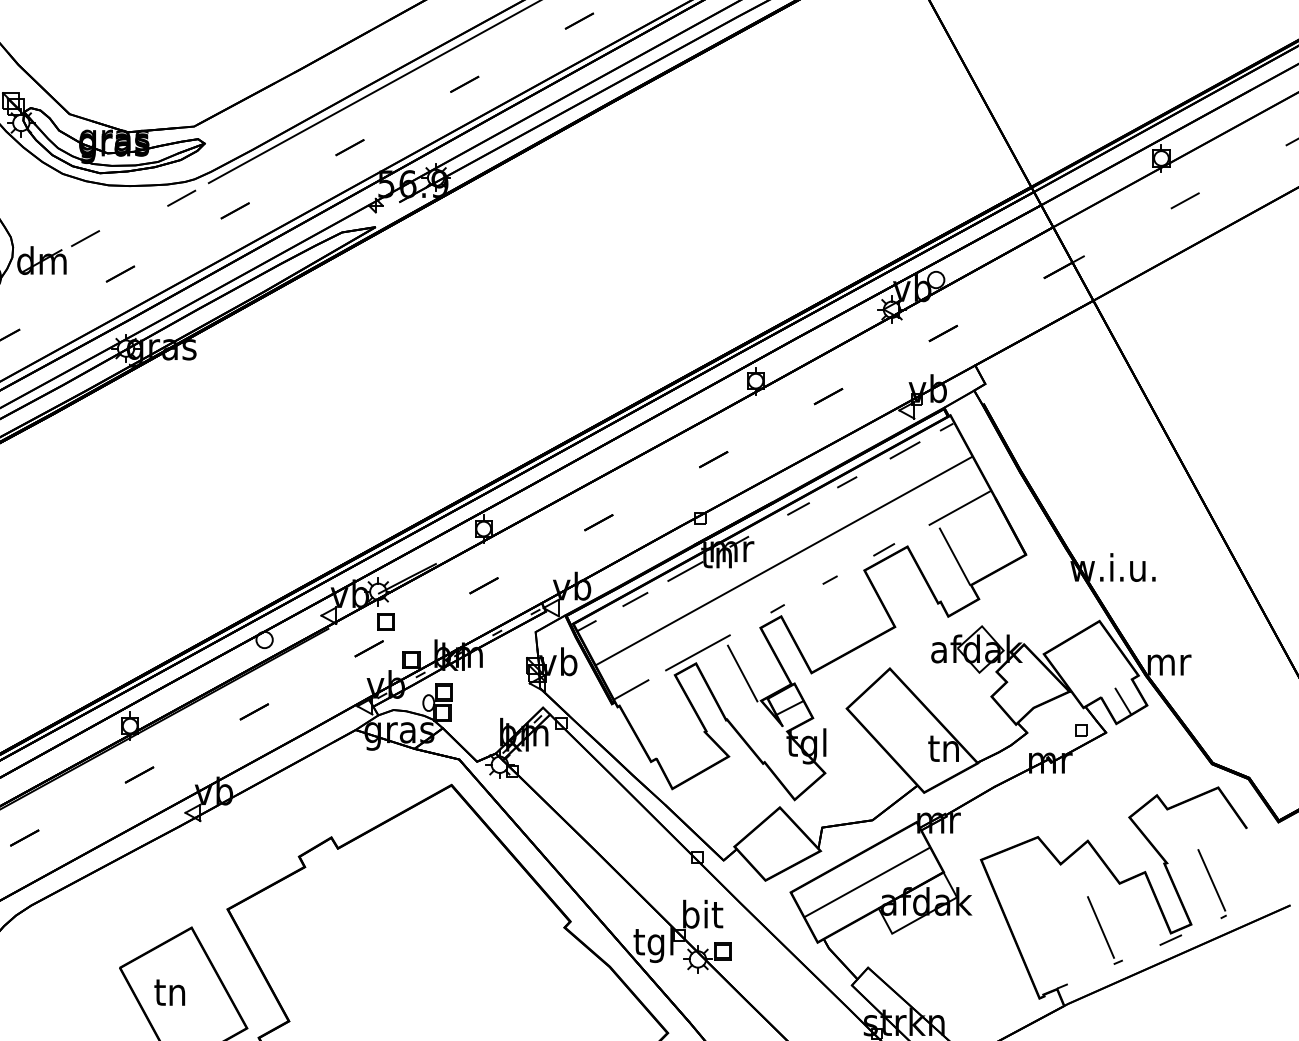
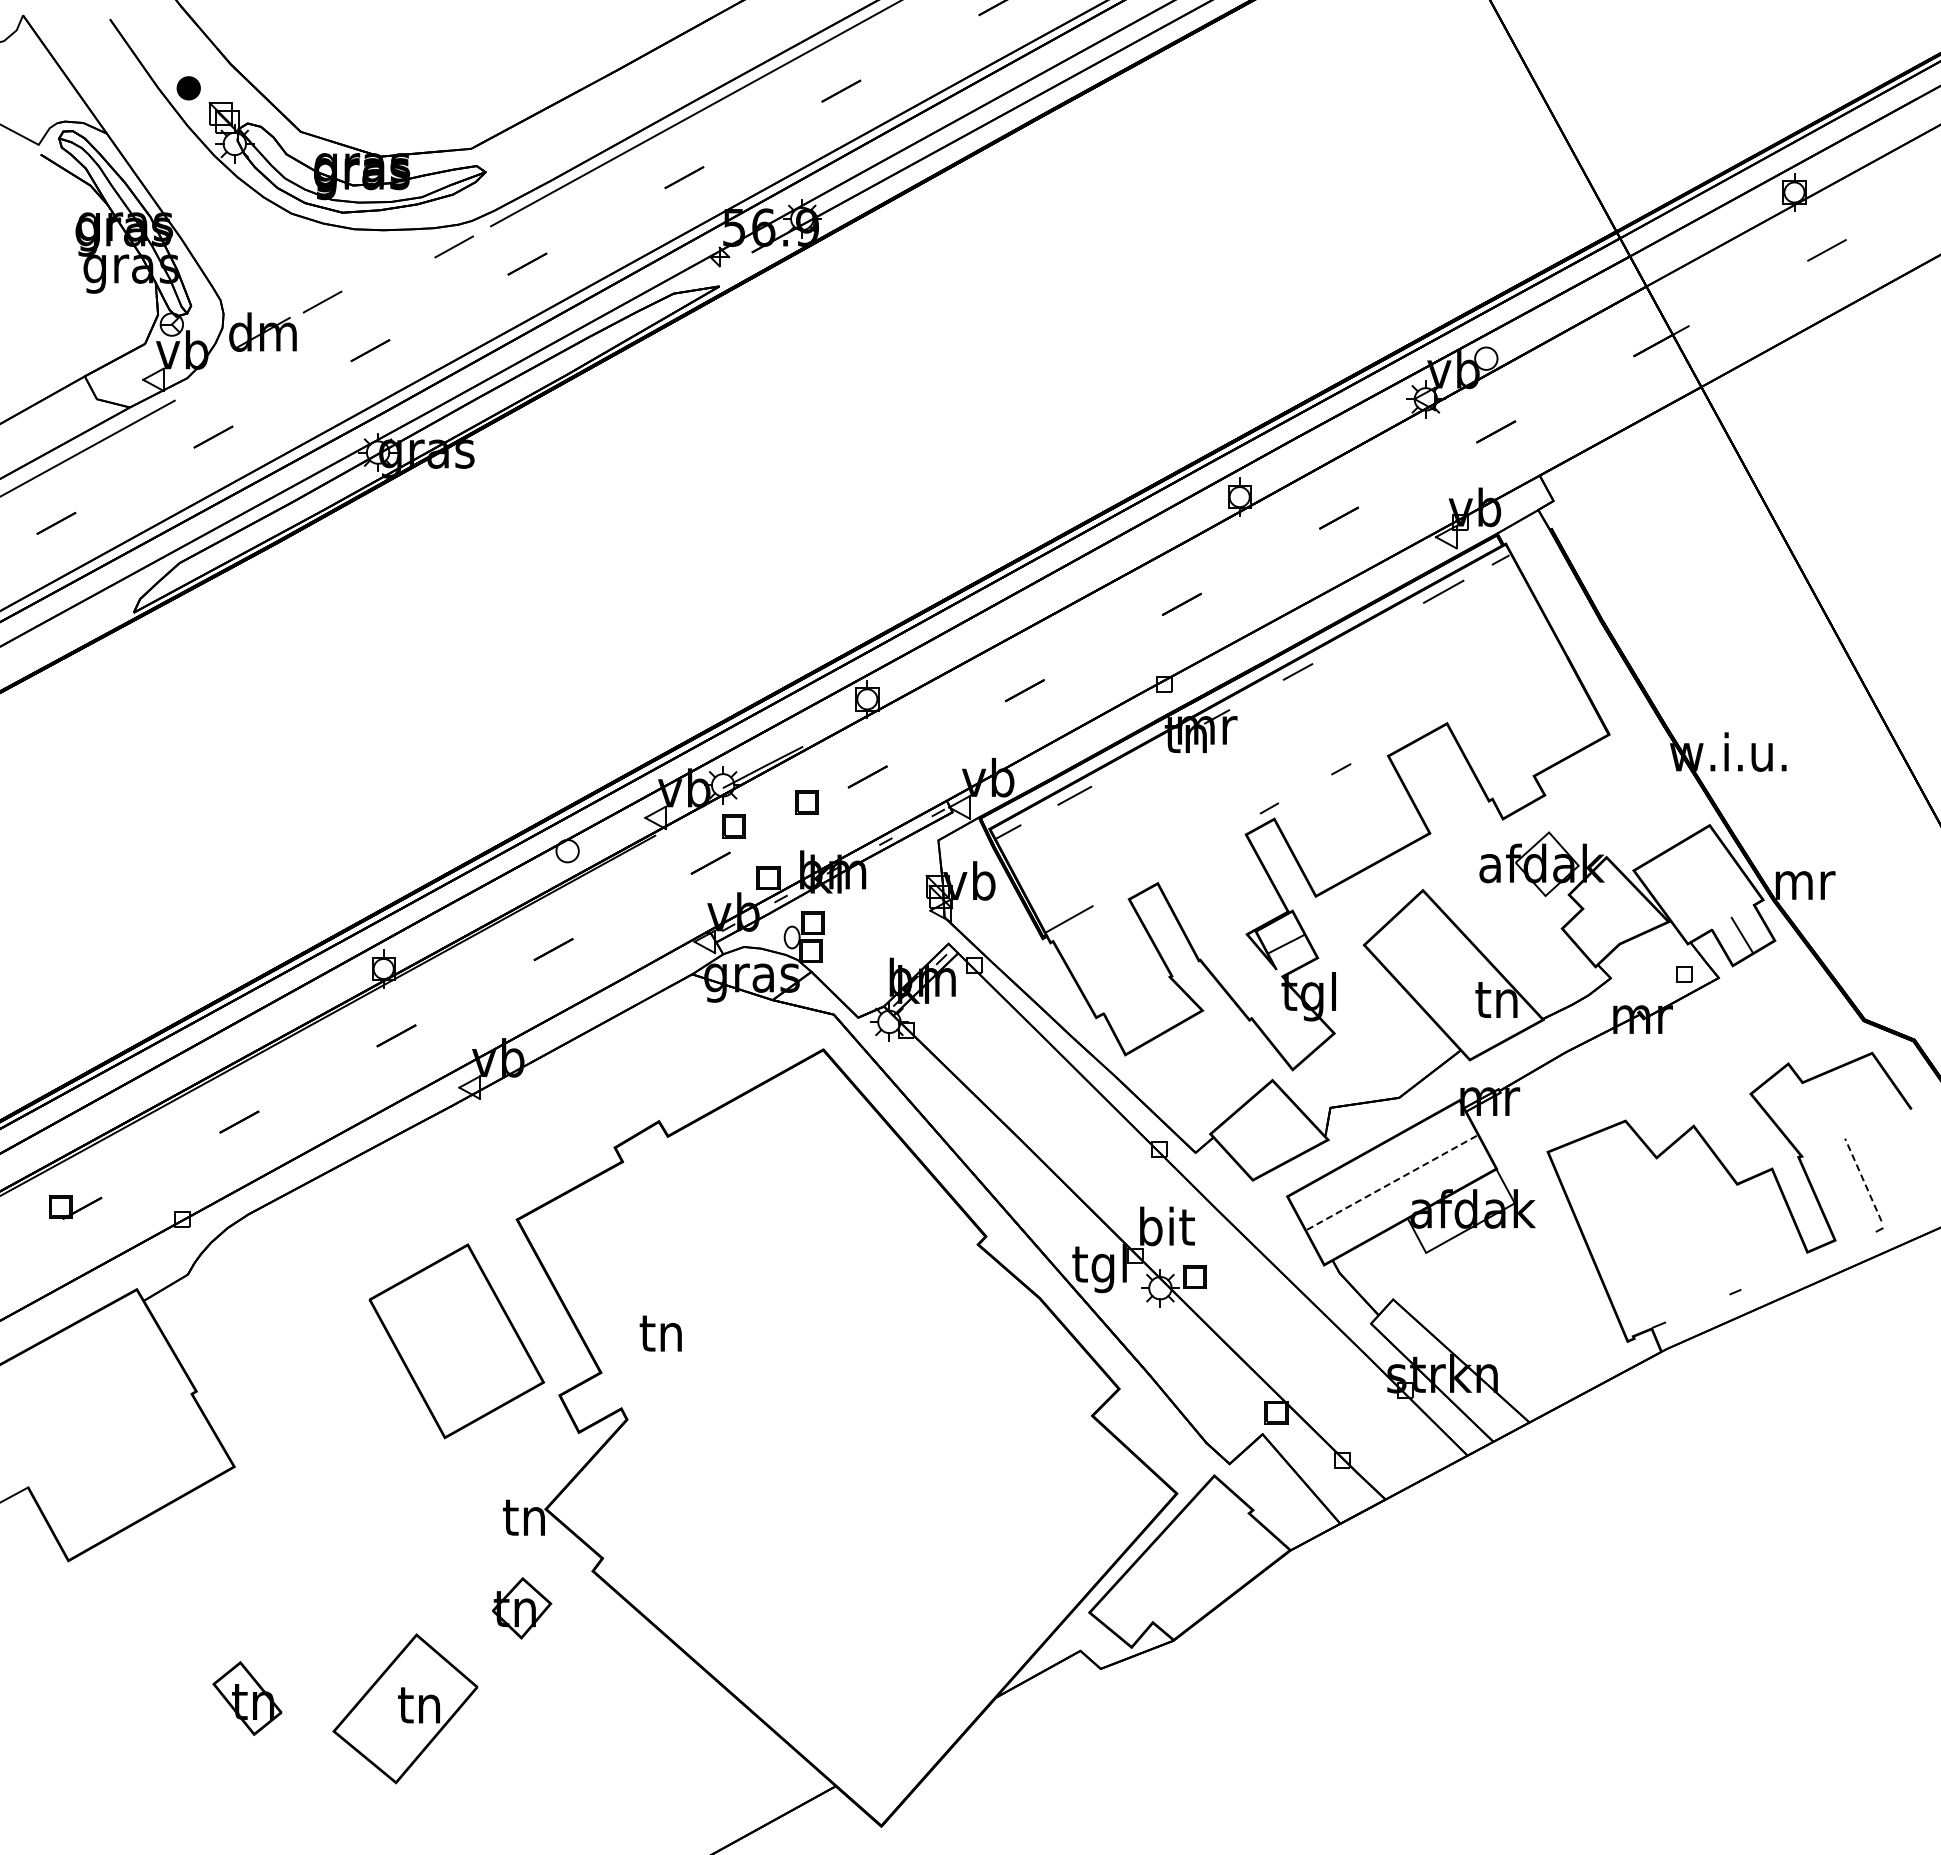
line: (847, 482) -> (1364, 635), removed
line: (959, 507) -> (1518, 670), removed
line: (883, 549) -> (1414, 727), removed
line: (954, 556) -> (1511, 736), removed
line: (784, 560) -> (1278, 742), removed
line: (684, 571) -> (1142, 757), removed
part: (439, 604) -> (806, 802), added
line: (698, 652) -> (1160, 868), removed
line: (742, 673) -> (1221, 897), removed
line: (1211, 879) -> (1863, 1179), solid -> dashed
line: (867, 882) -> (1392, 1182), solid -> dashed
line: (1100, 926) -> (1711, 1243), removed
line: (1170, 939) -> (1807, 1261), removed
text: (169, 992) -> (660, 1333), moved

